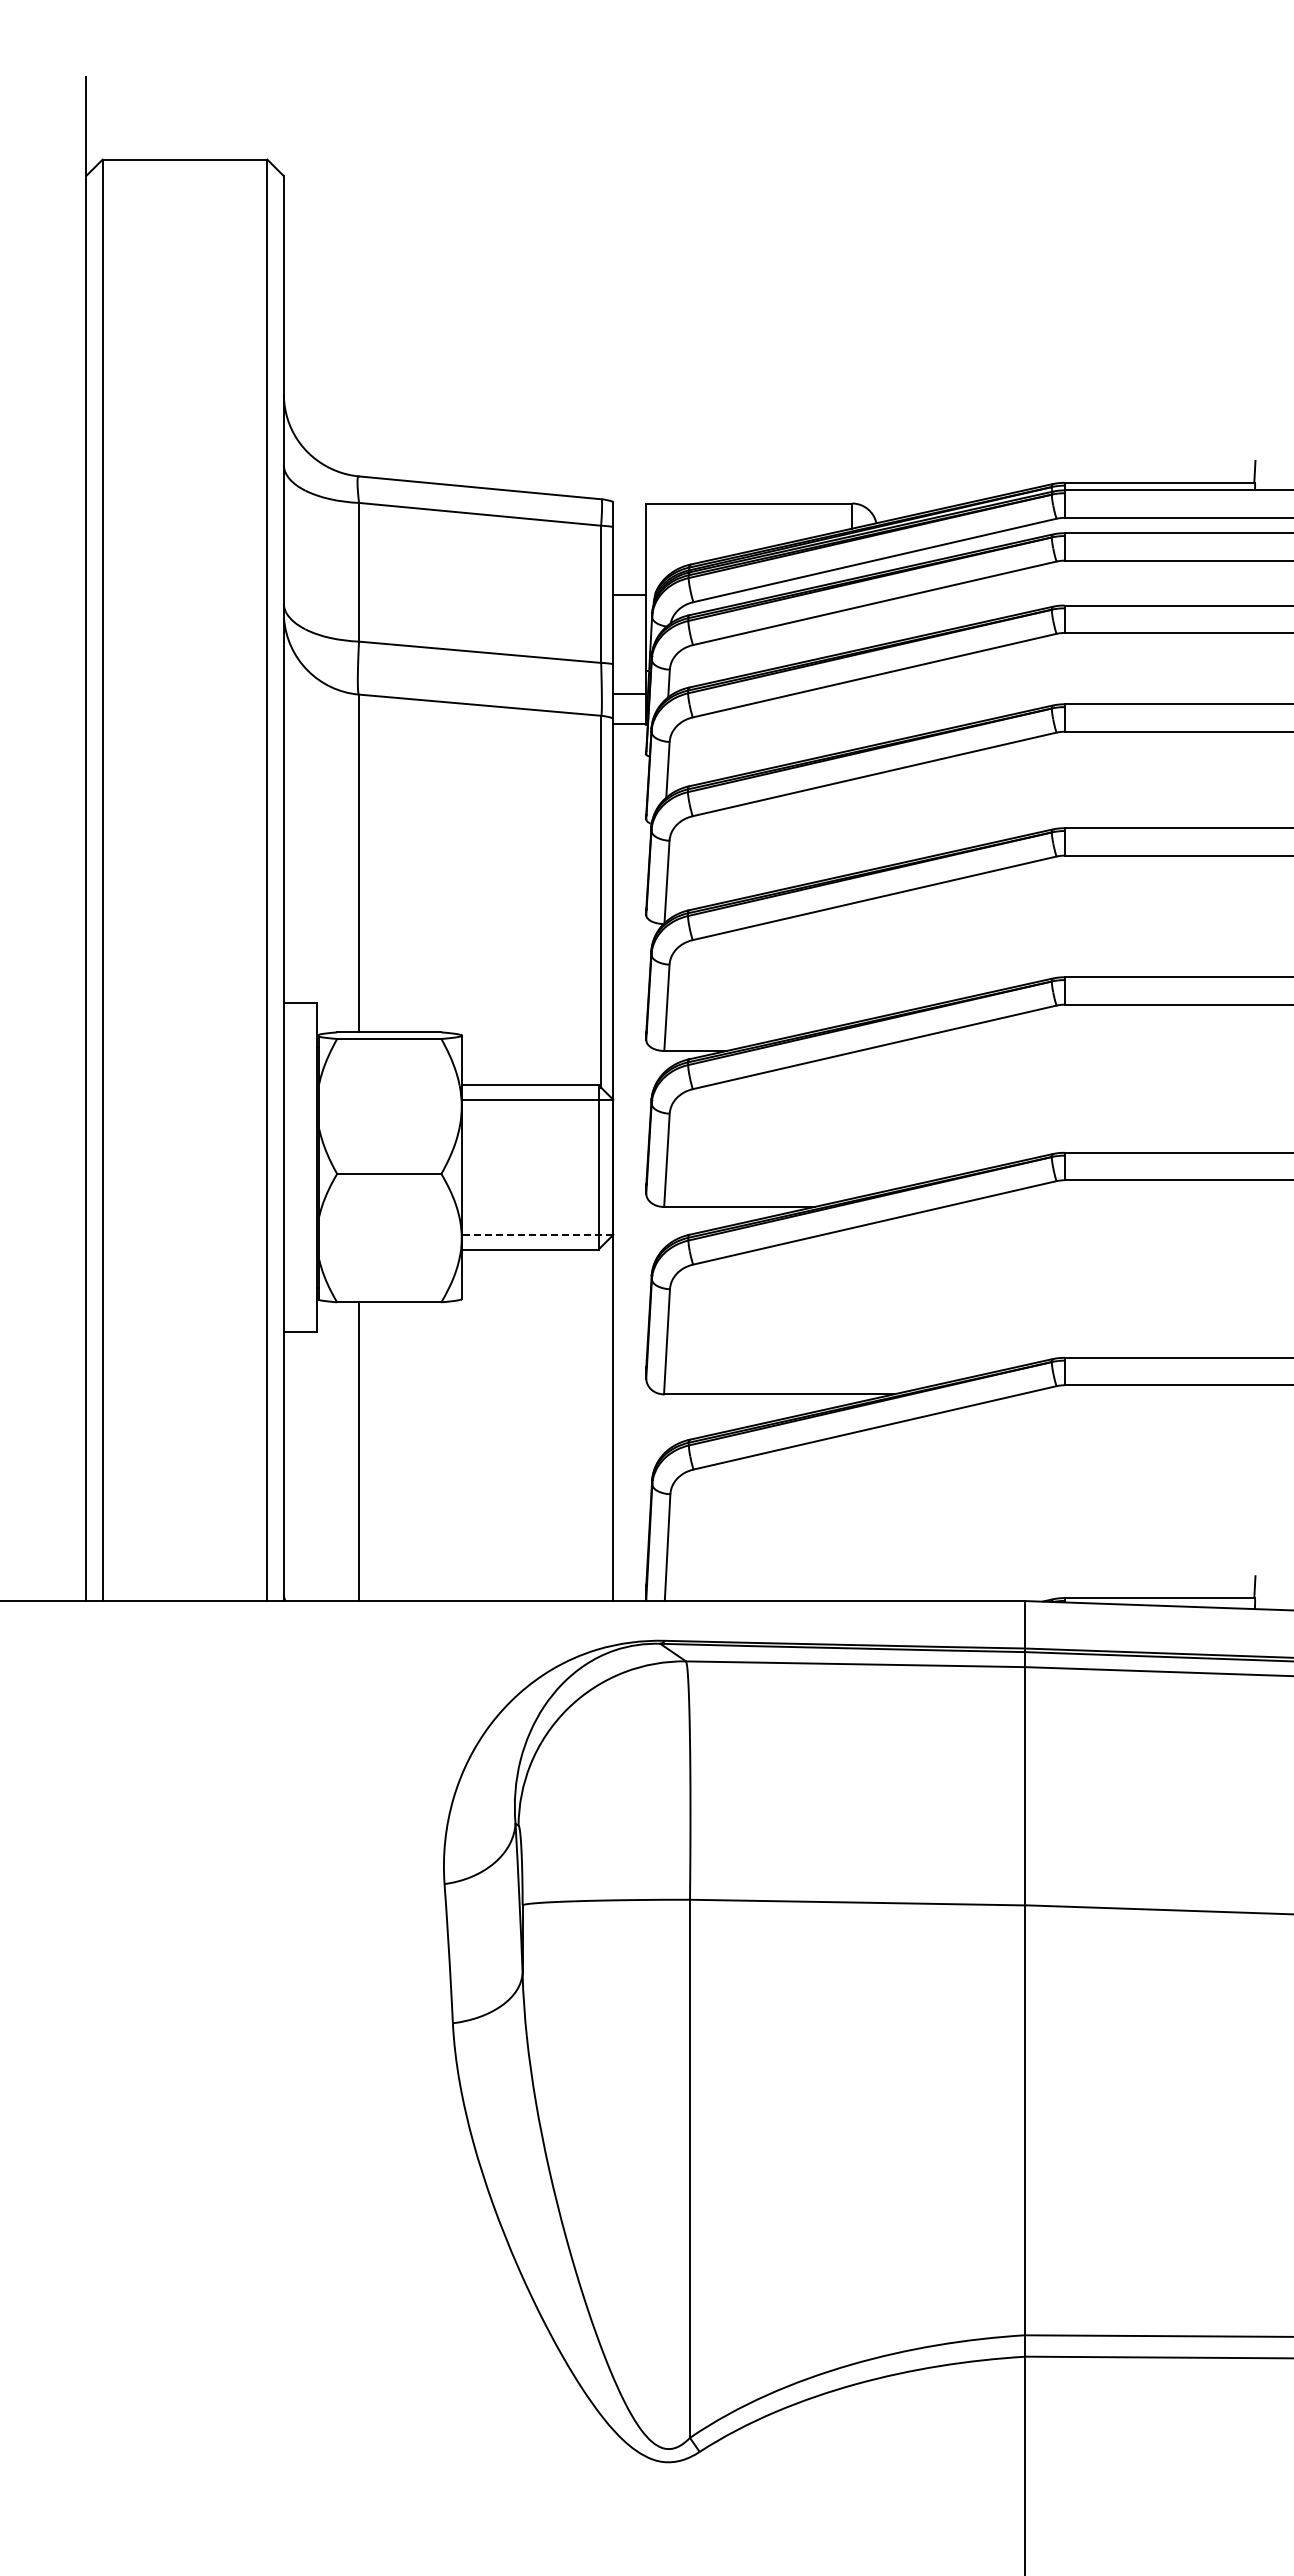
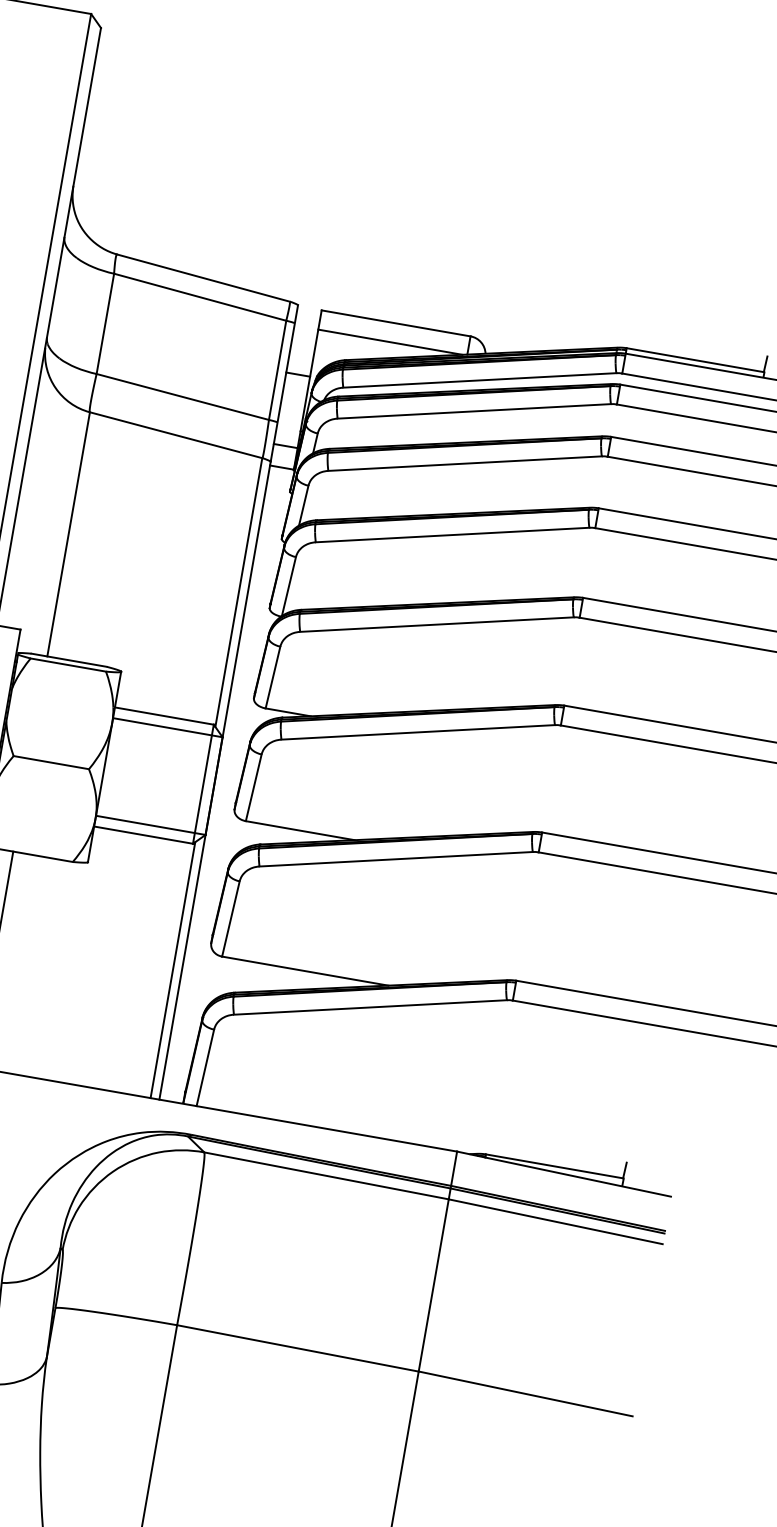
line: (745, 530) -> (390, 342), added
line: (537, 1234) -> (150, 825), dashed -> solid
line: (601, 1424) -> (173, 970), added

